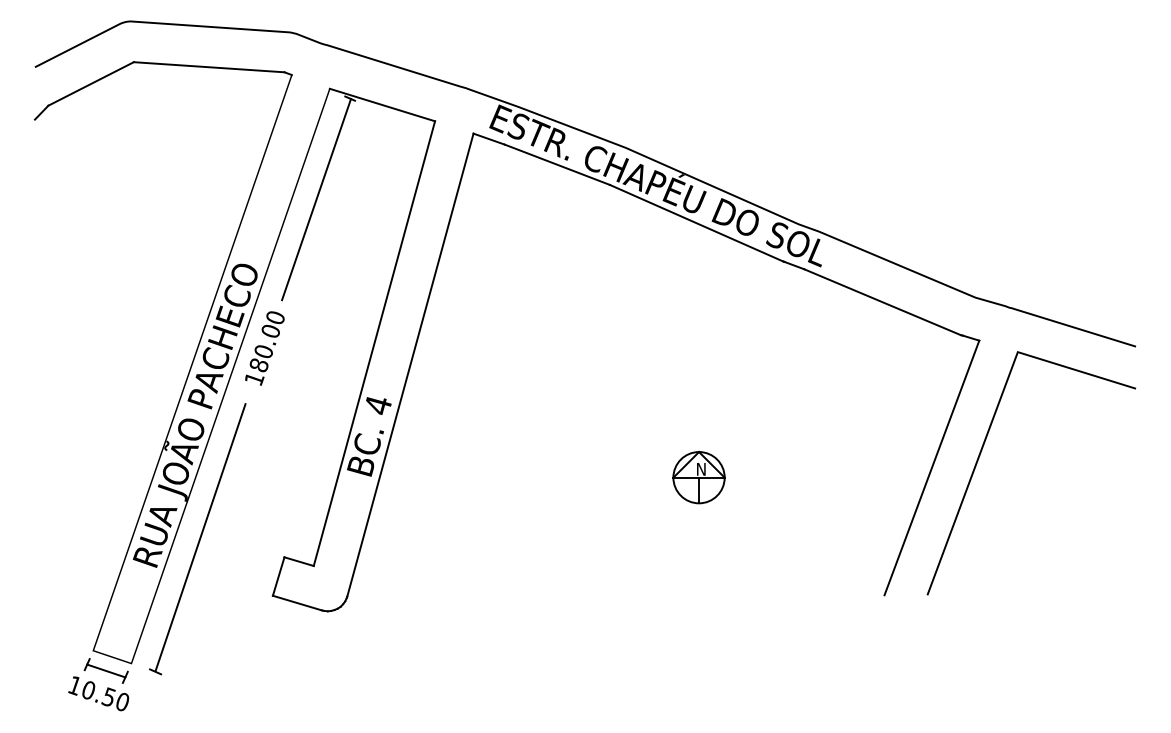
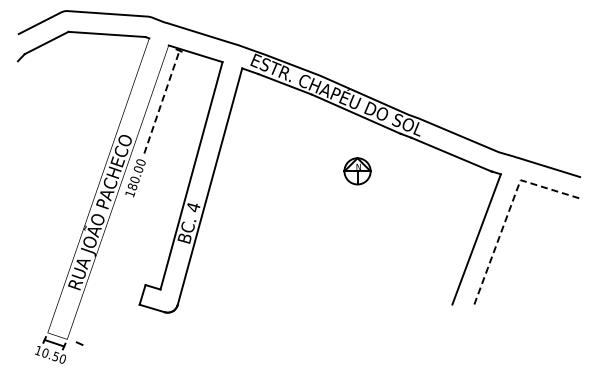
line: (317, 198) -> (162, 101), solid -> dashed
line: (994, 413) -> (508, 211), solid -> dashed
part: (698, 477) -> (357, 171), moved
line: (200, 536) -> (102, 274), removed

